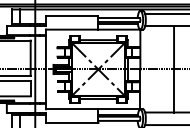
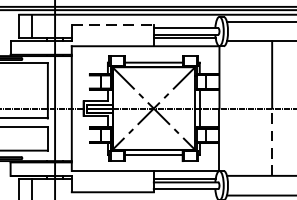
line: (72, 16) -> (113, 25), solid -> dashed
line: (174, 91) -> (272, 143), solid -> dashed

